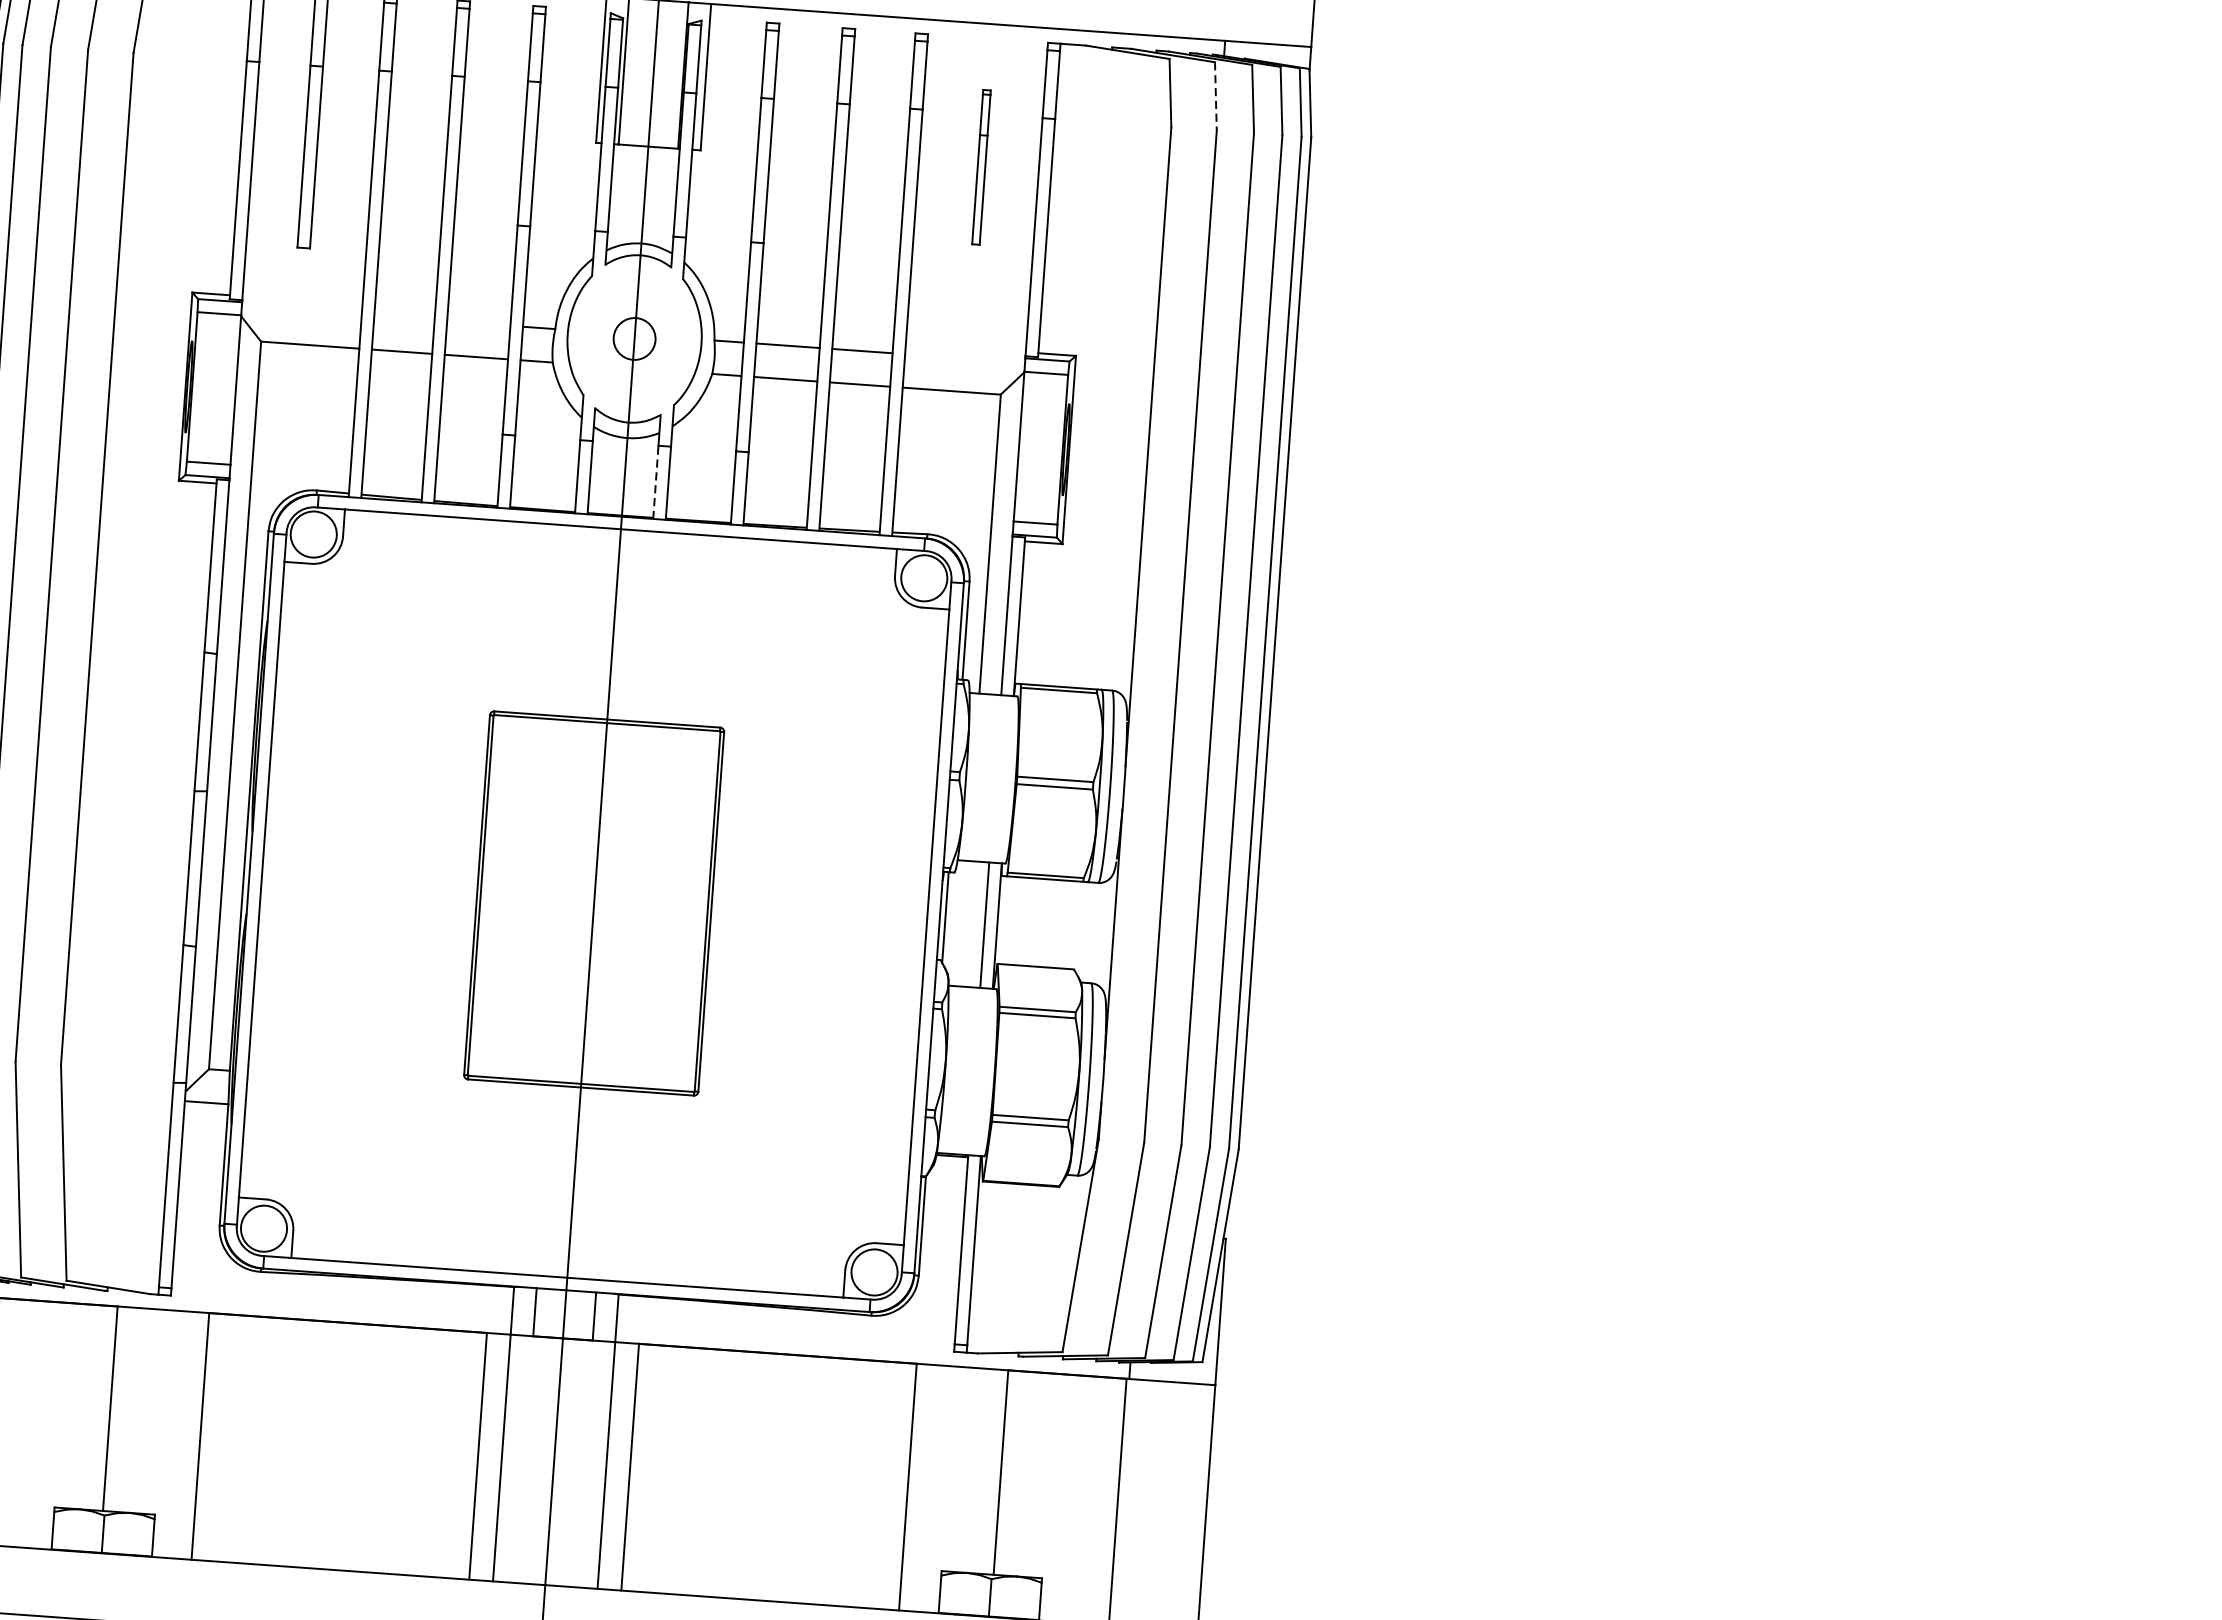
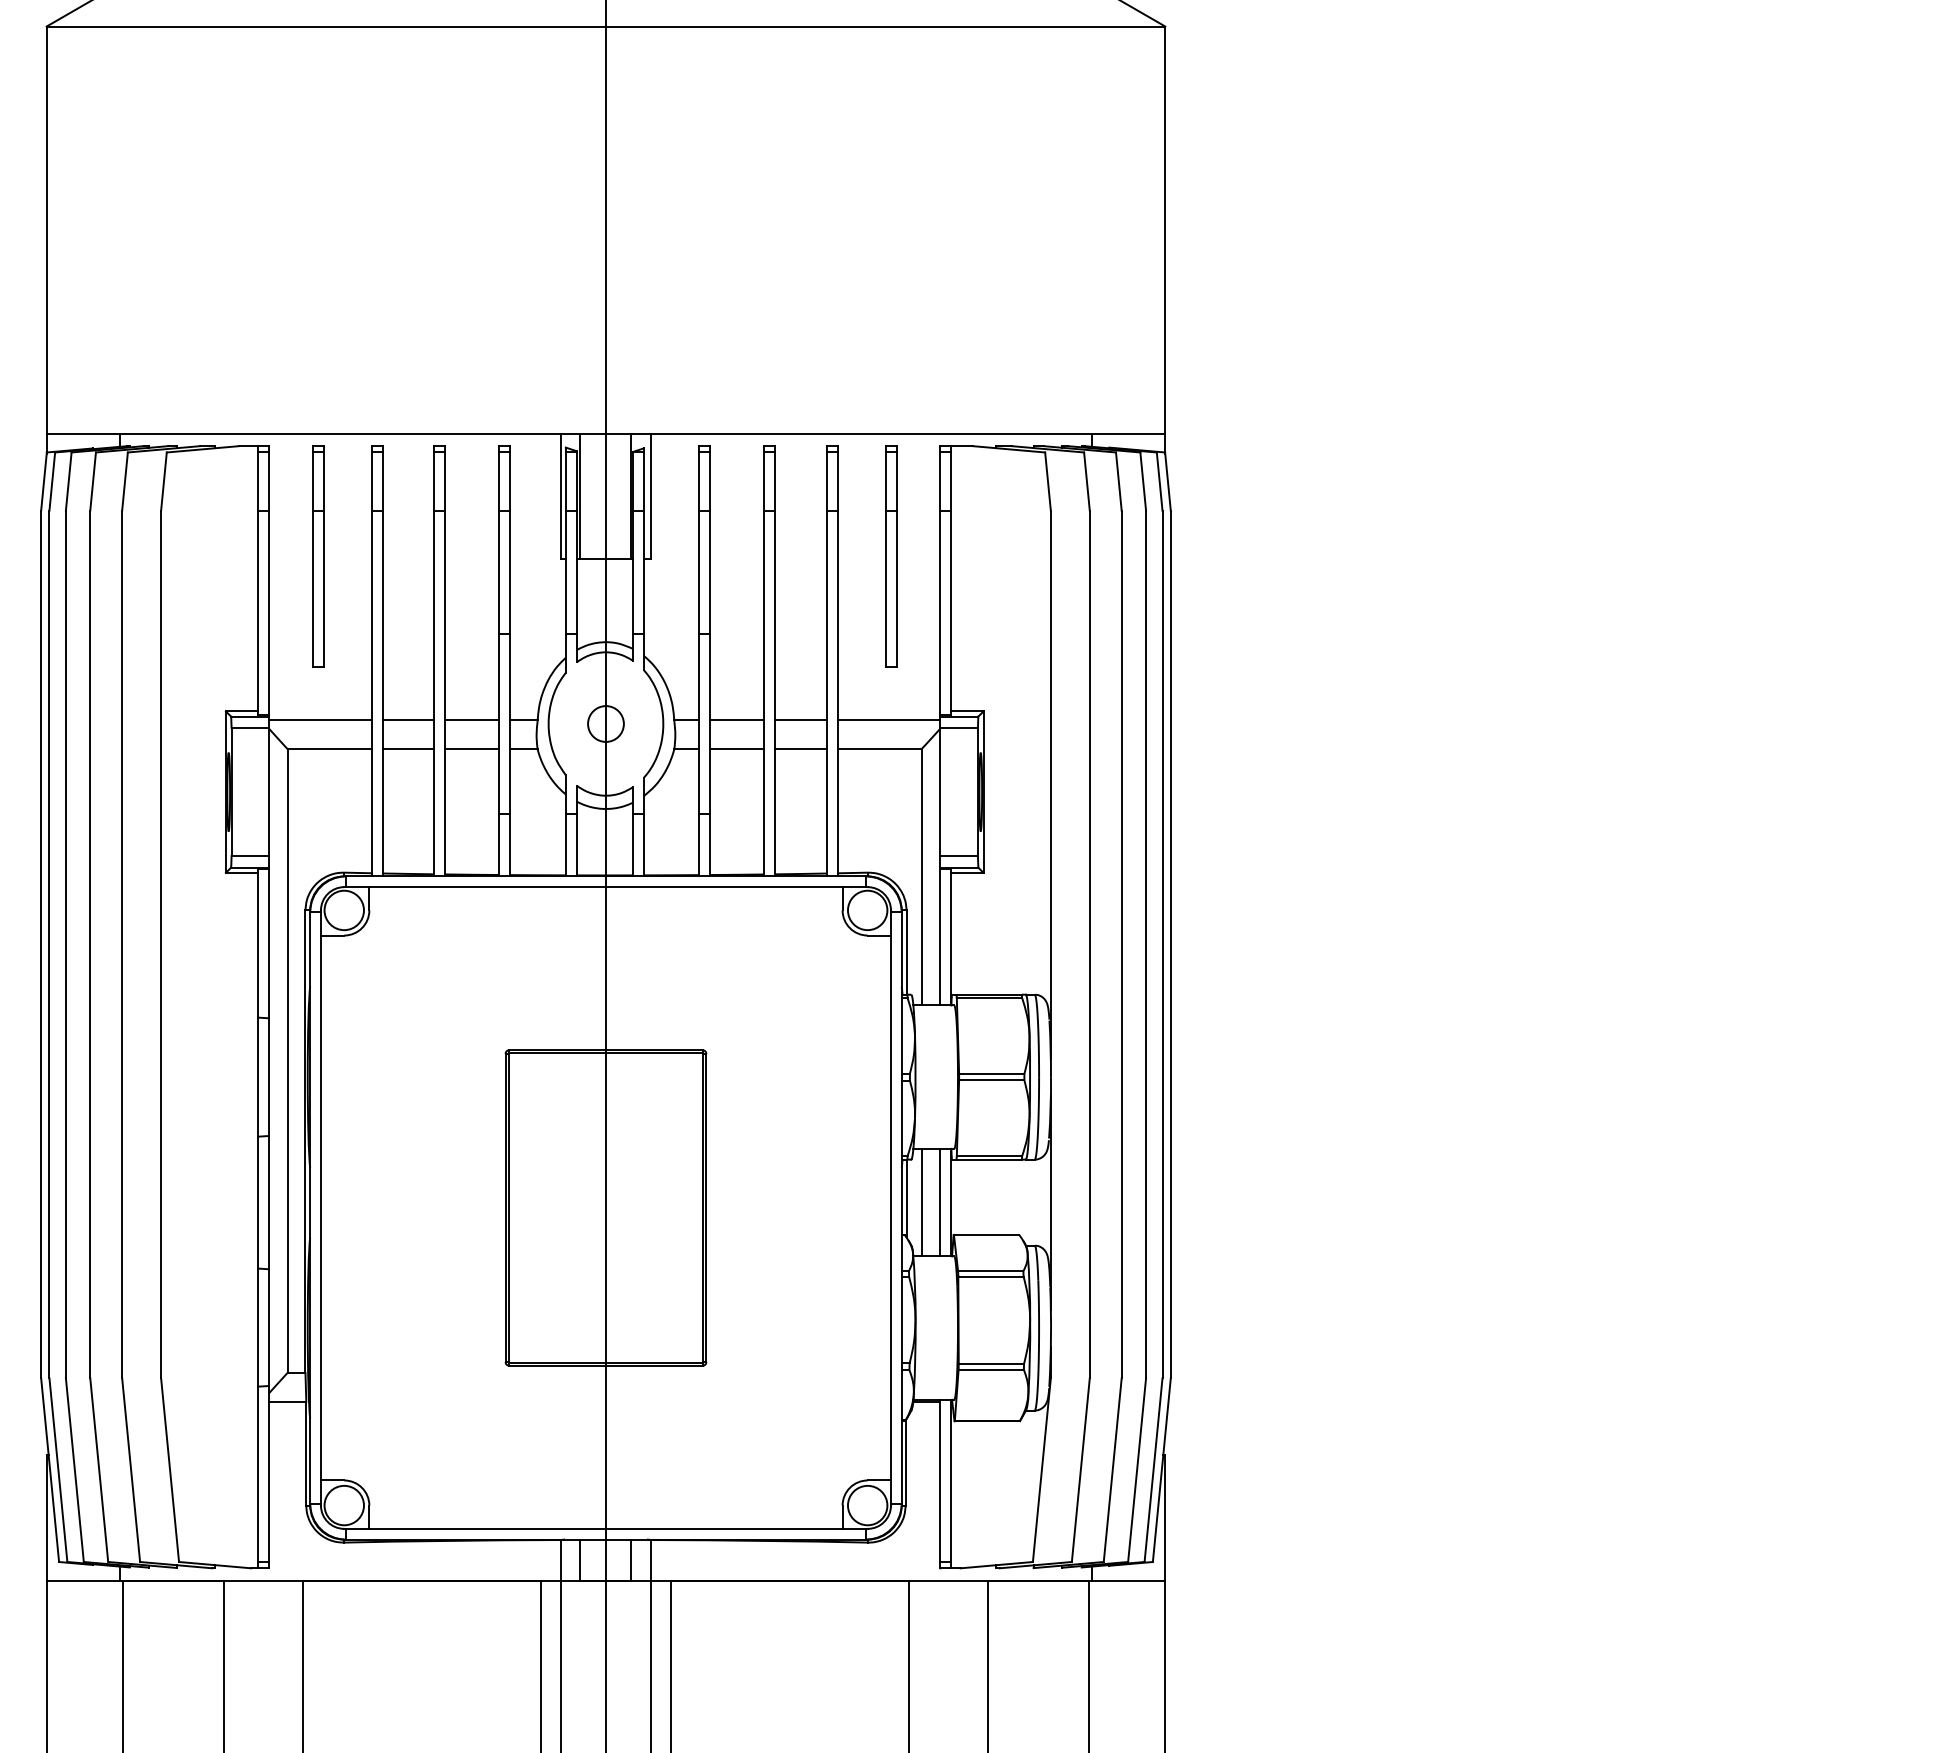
line: (1216, 97) -> (1087, 482), dashed -> solid
part: (981, 167) -> (891, 556), size x1.67
line: (300, 310) -> (319, 720), added
line: (404, 318) -> (408, 720), added
line: (479, 323) -> (472, 720), added
line: (964, 358) -> (888, 720), added
line: (655, 481) -> (632, 844), dashed -> solid
line: (962, 923) -> (921, 1202), added

